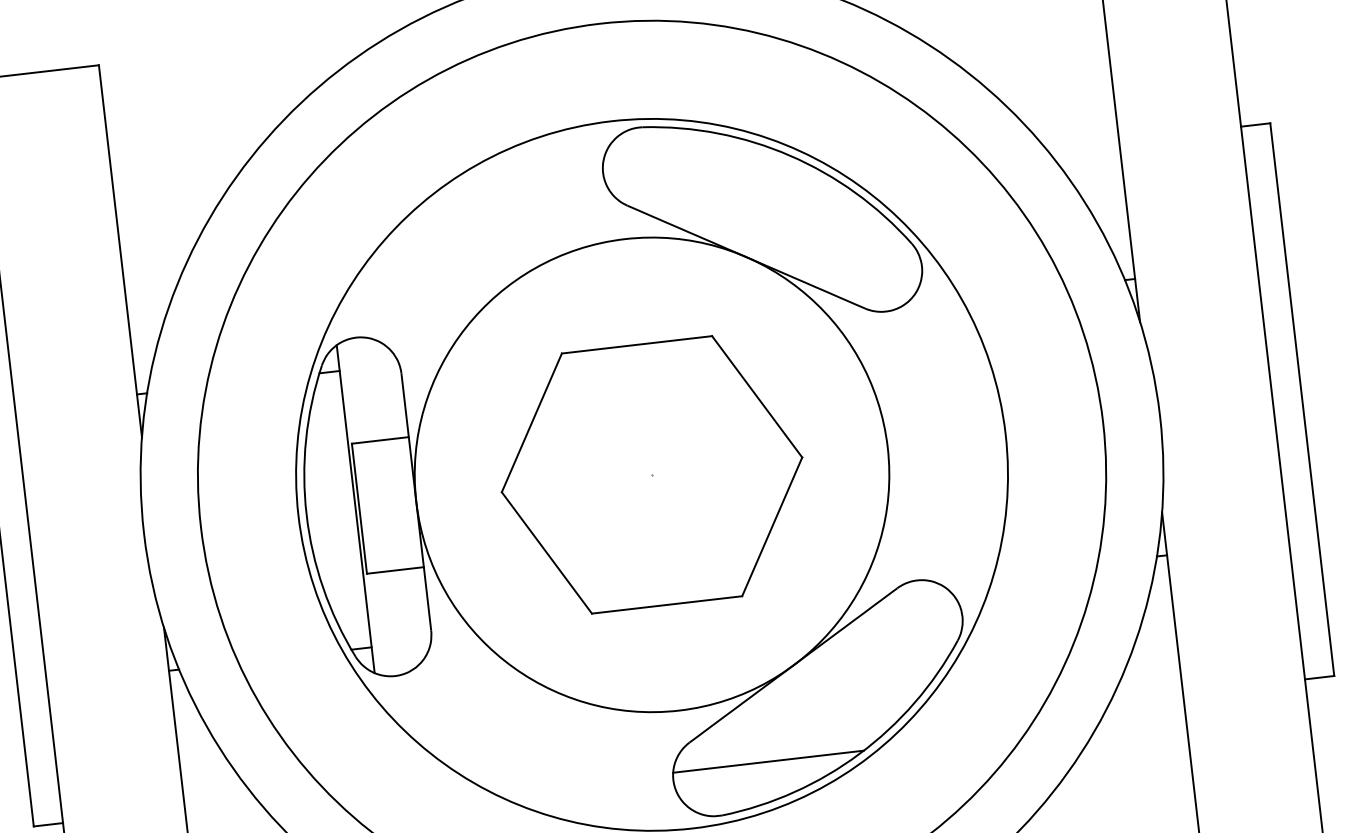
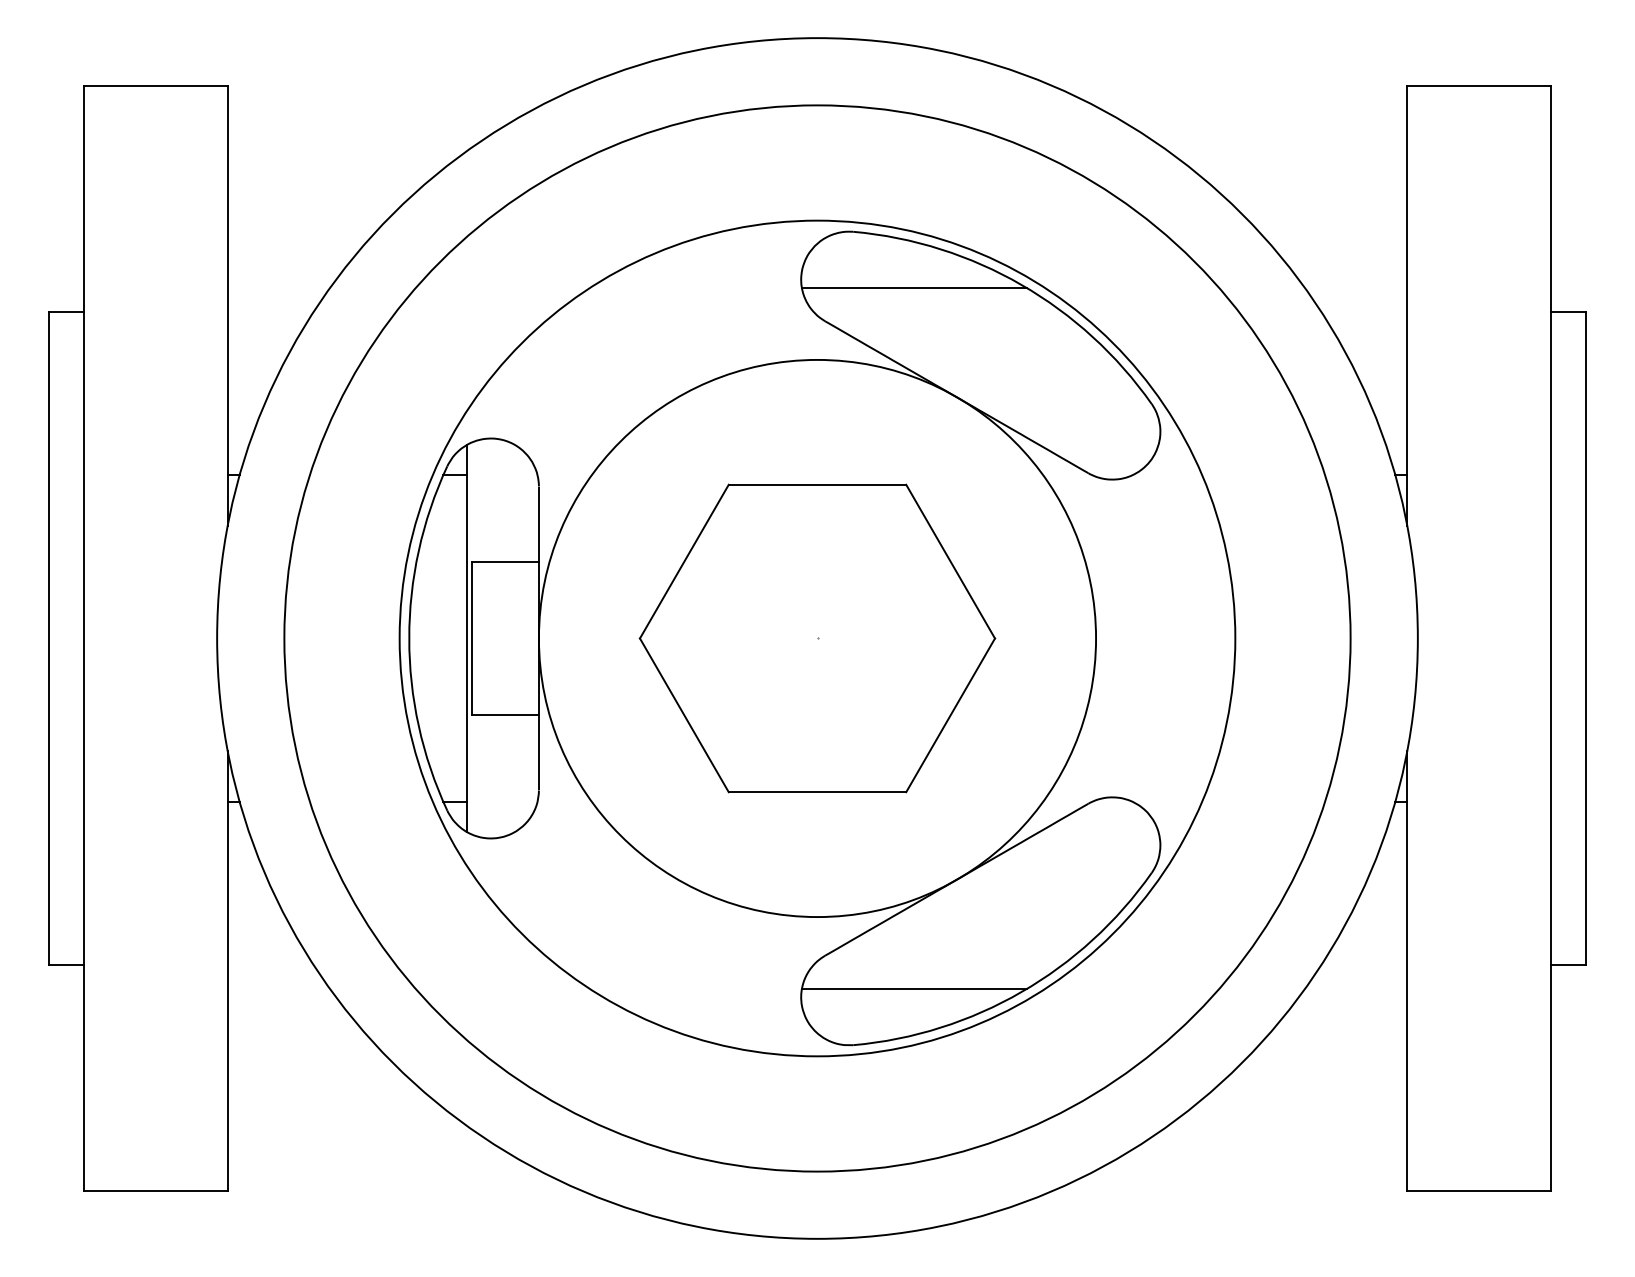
line: (699, 169) -> (914, 288), added

